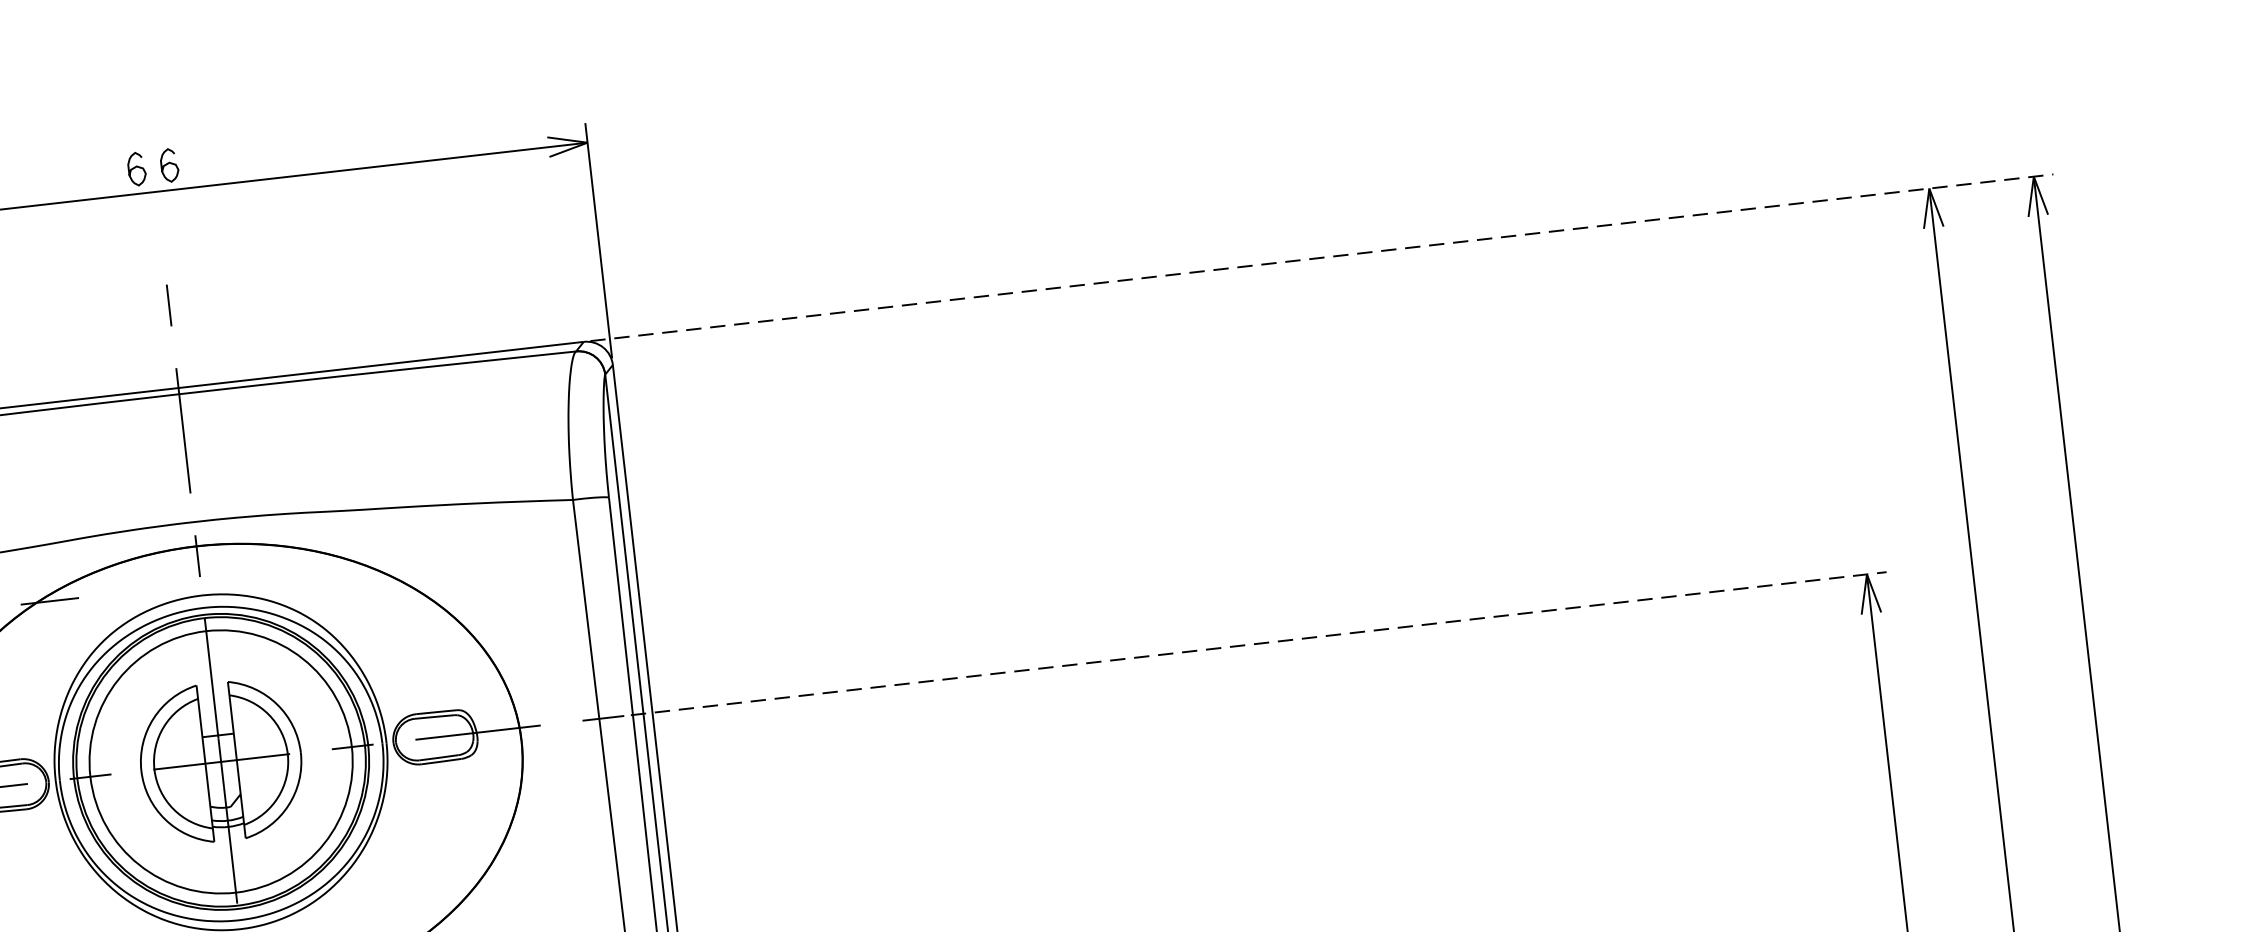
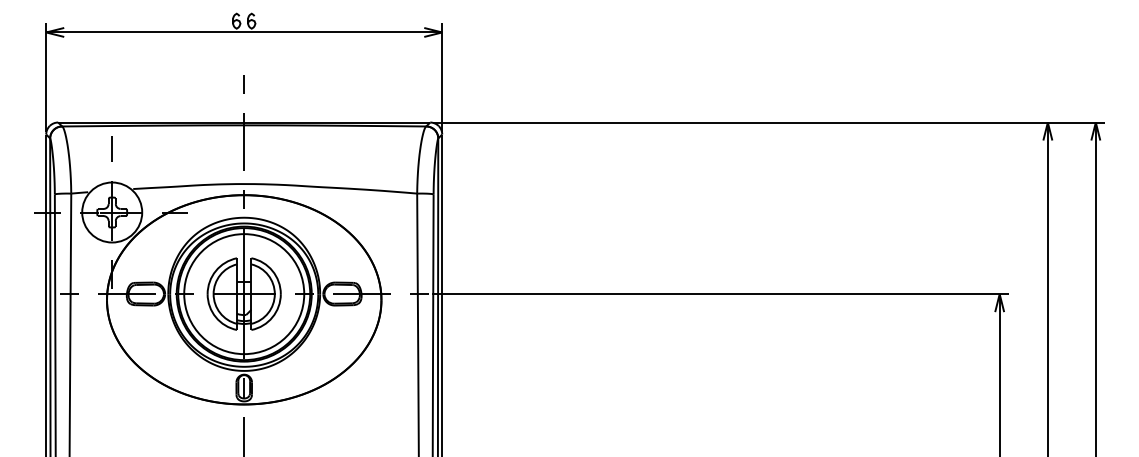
line: (1322, 257) -> (769, 122), dashed -> solid
line: (1258, 644) -> (720, 294), dashed -> solid

